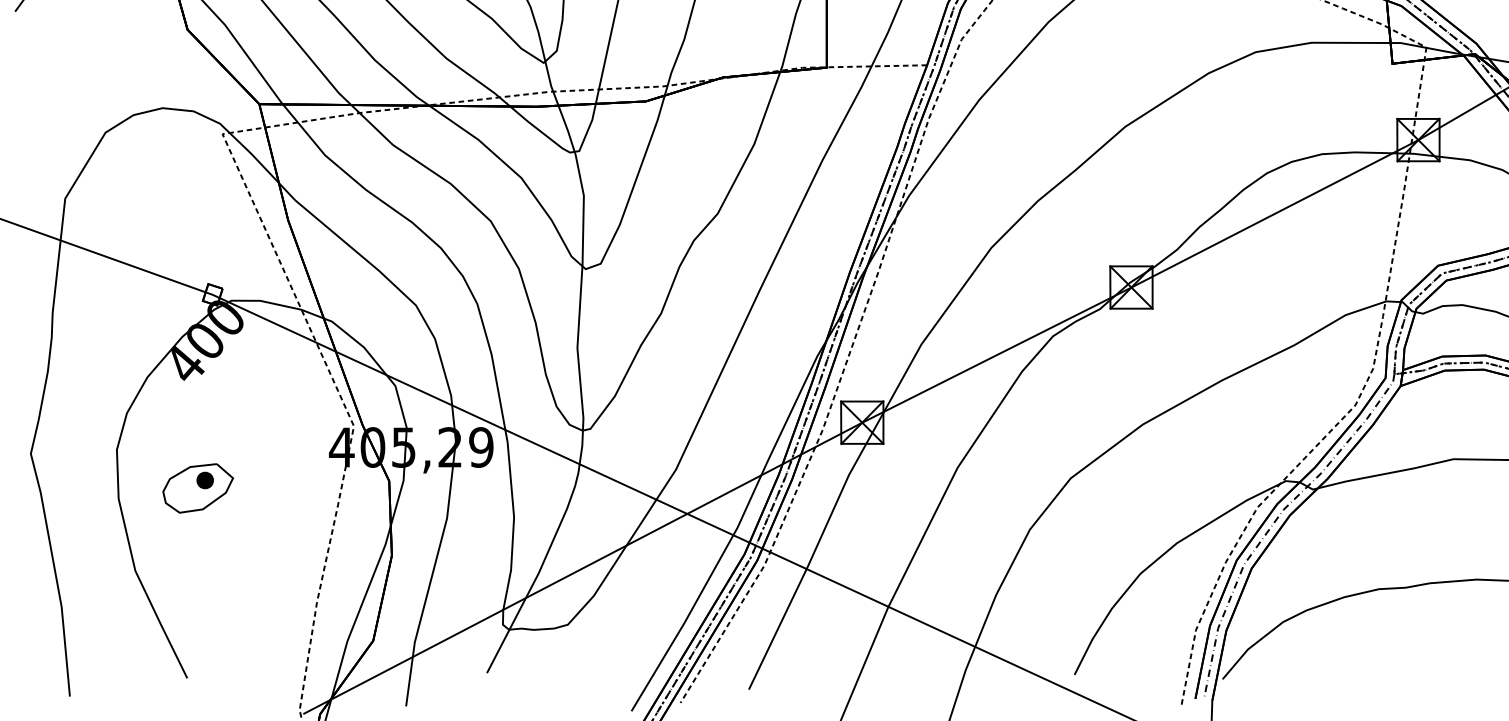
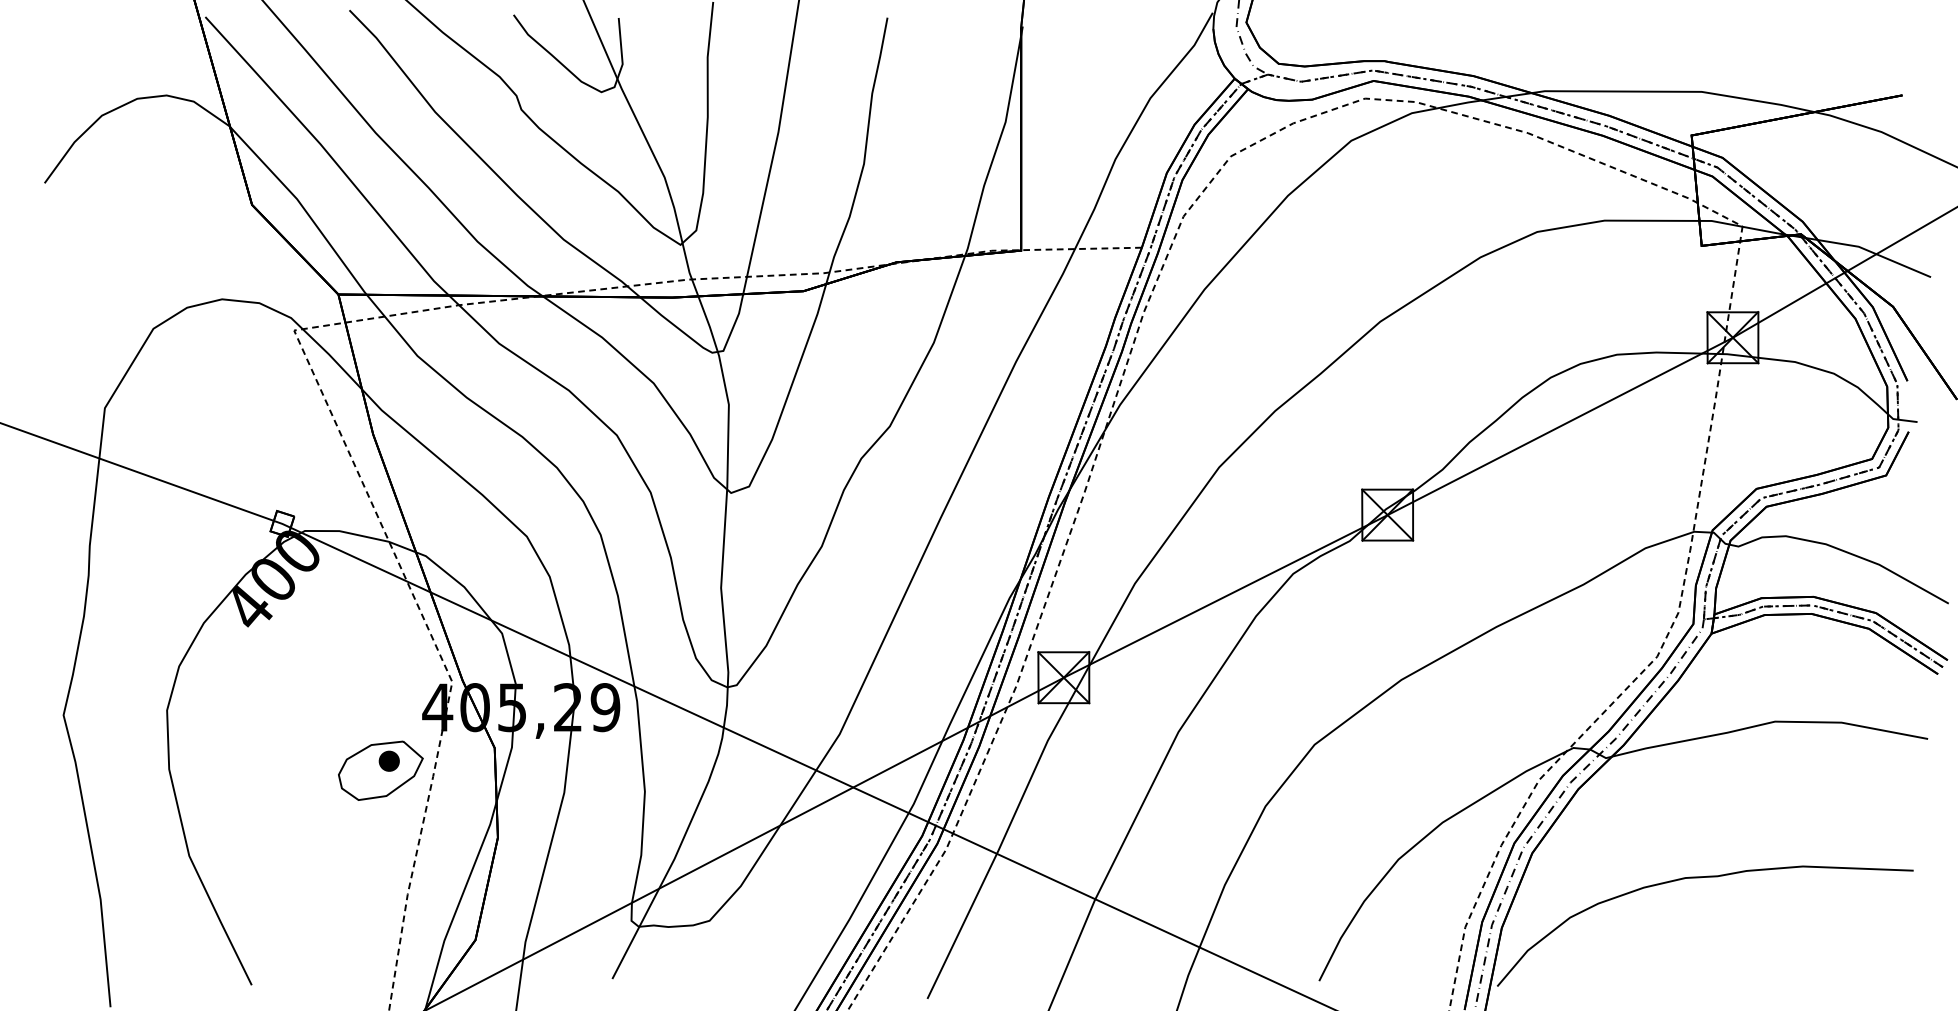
part: (197, 488) -> (380, 770), moved

